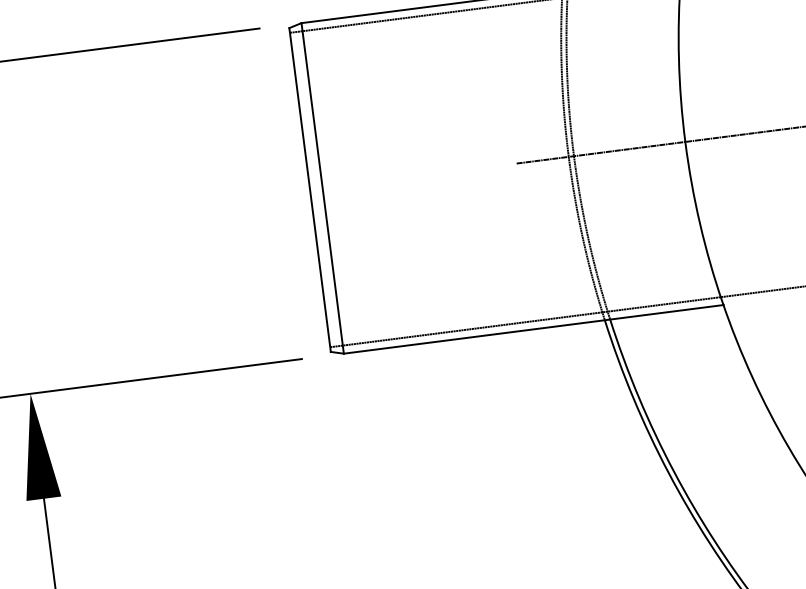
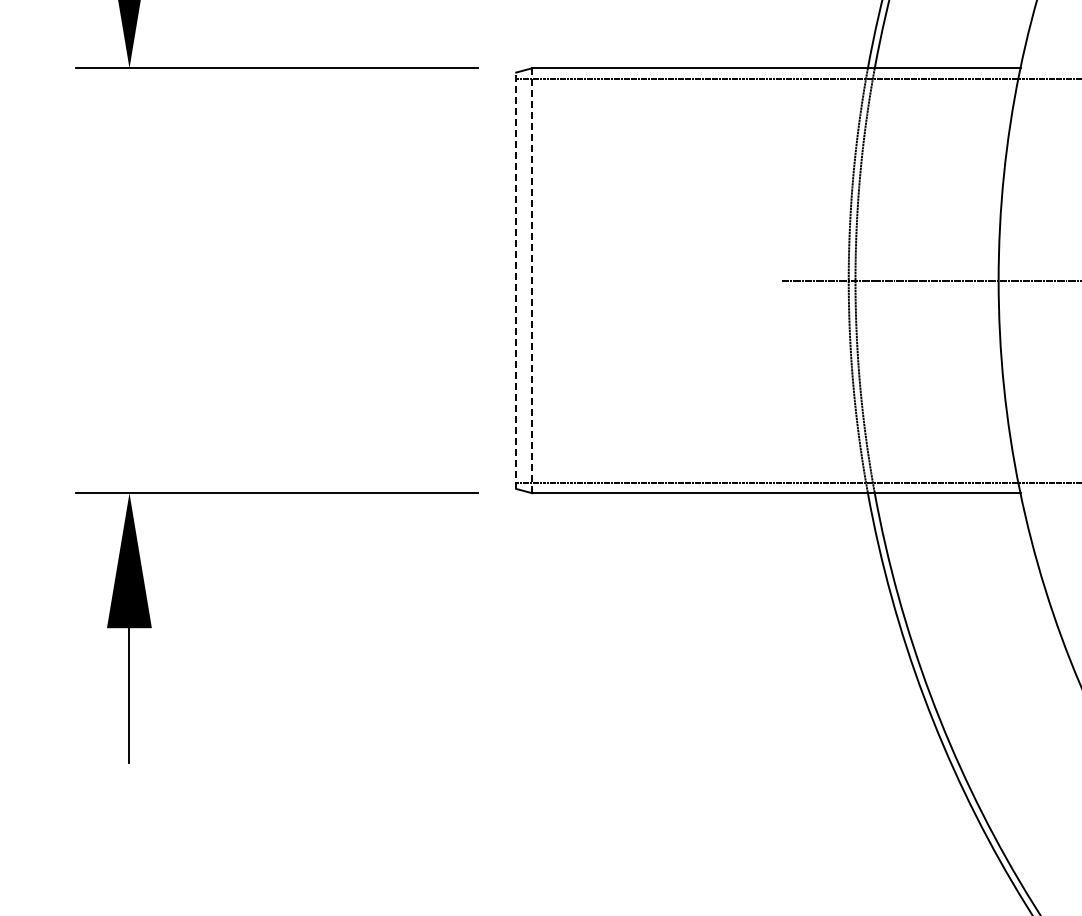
line: (322, 188) -> (532, 281), solid -> dashed
line: (310, 189) -> (516, 280), solid -> dashed

